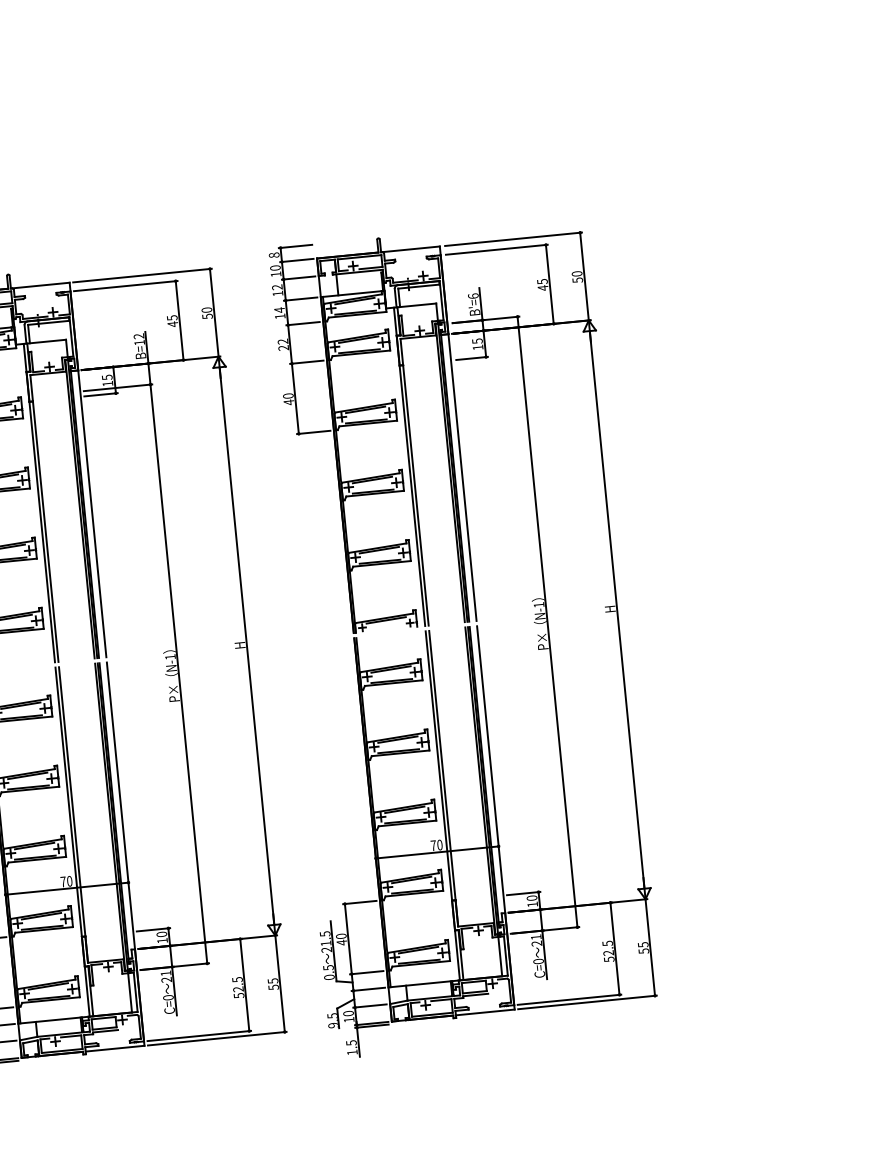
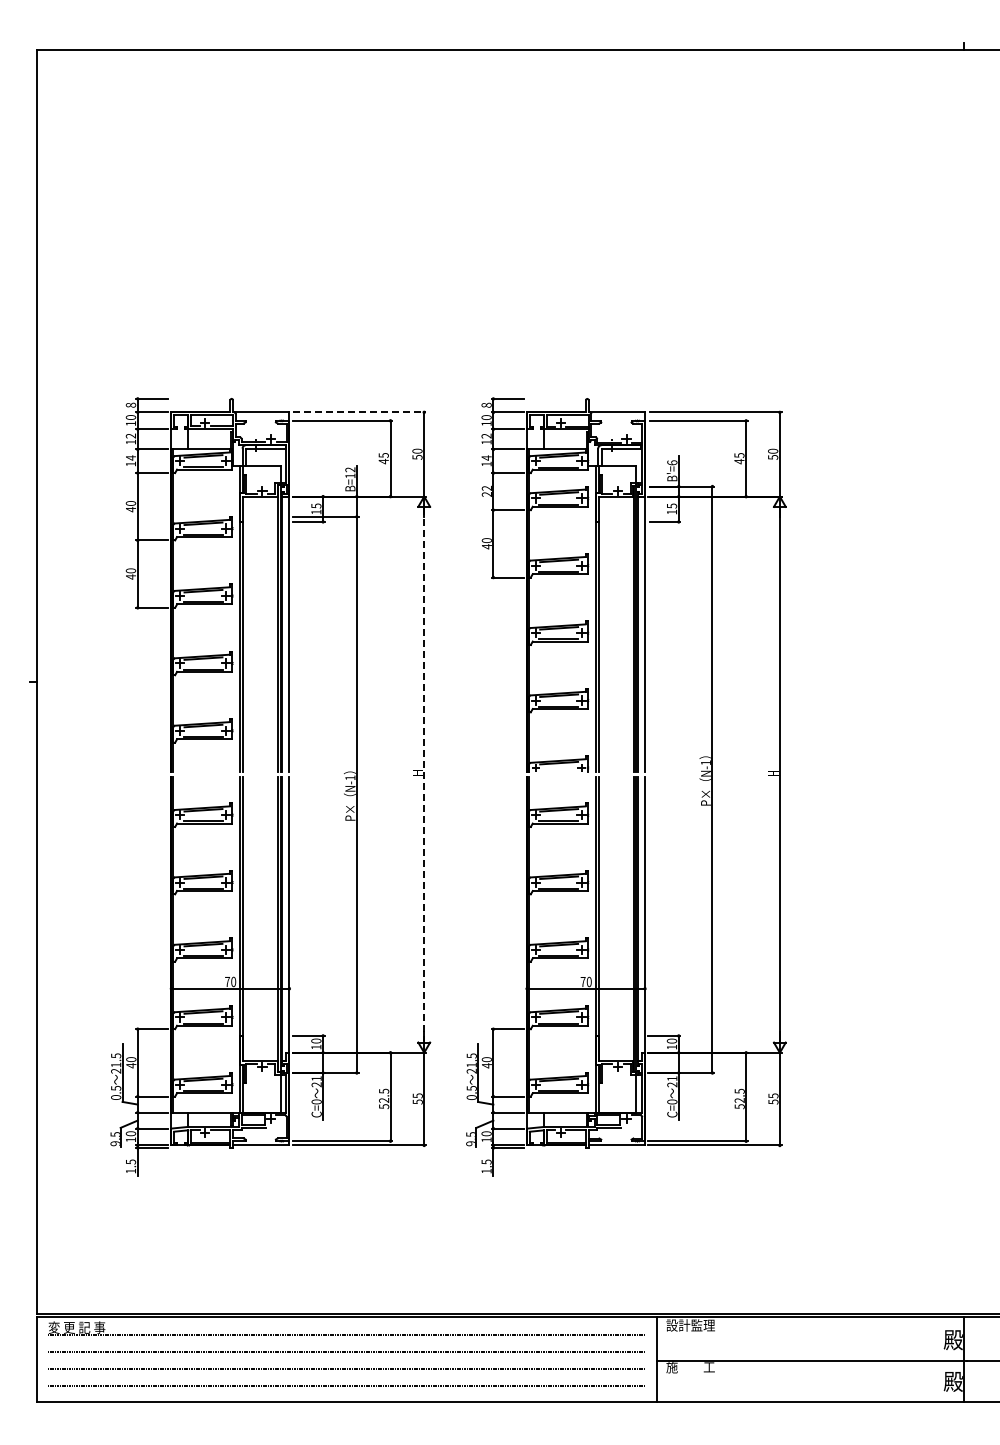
line: (142, 275) -> (359, 412), solid -> dashed
line: (247, 646) -> (424, 775), solid -> dashed

